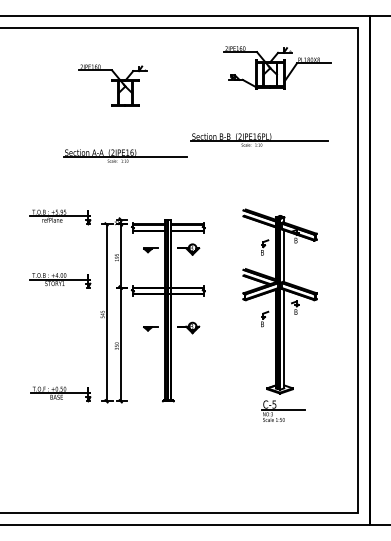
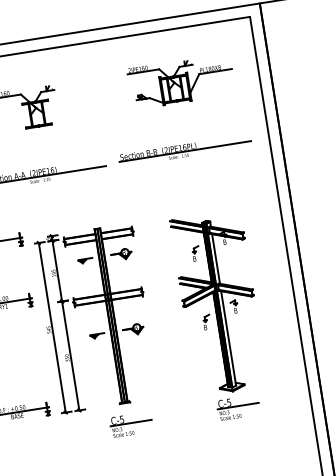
part: (277, 67) -> (181, 81), moved
part: (259, 139) -> (185, 150), moved
part: (279, 314) -> (220, 315), moved
part: (171, 423) -> (131, 423), added

